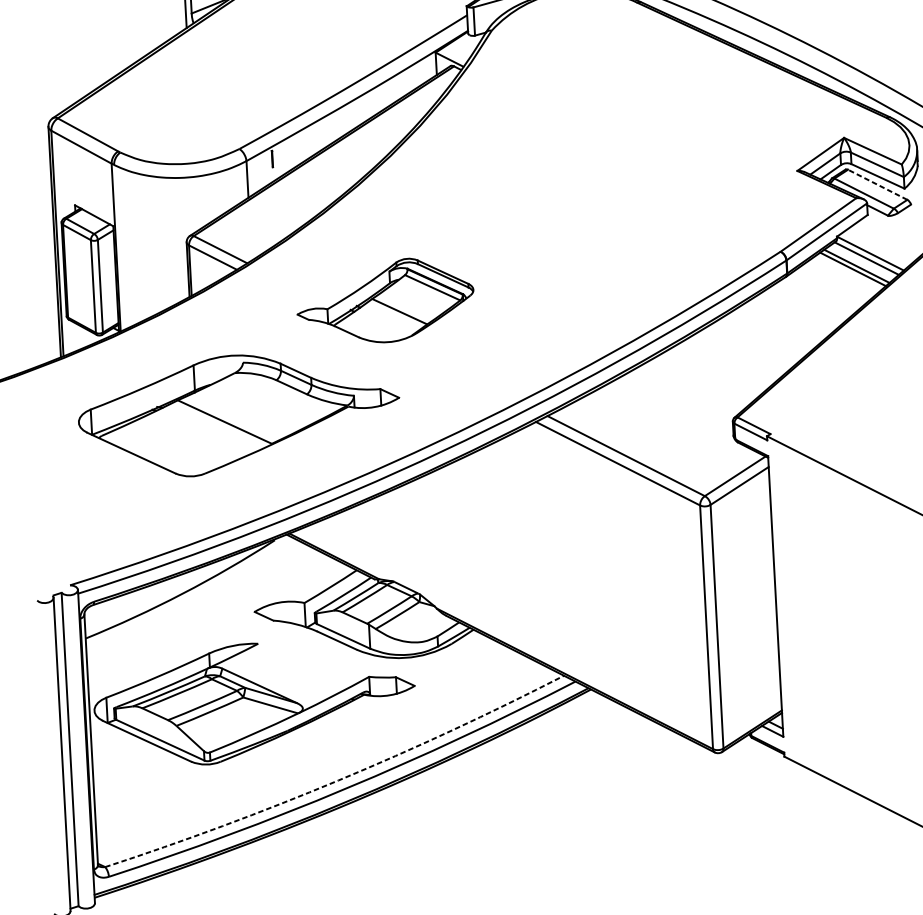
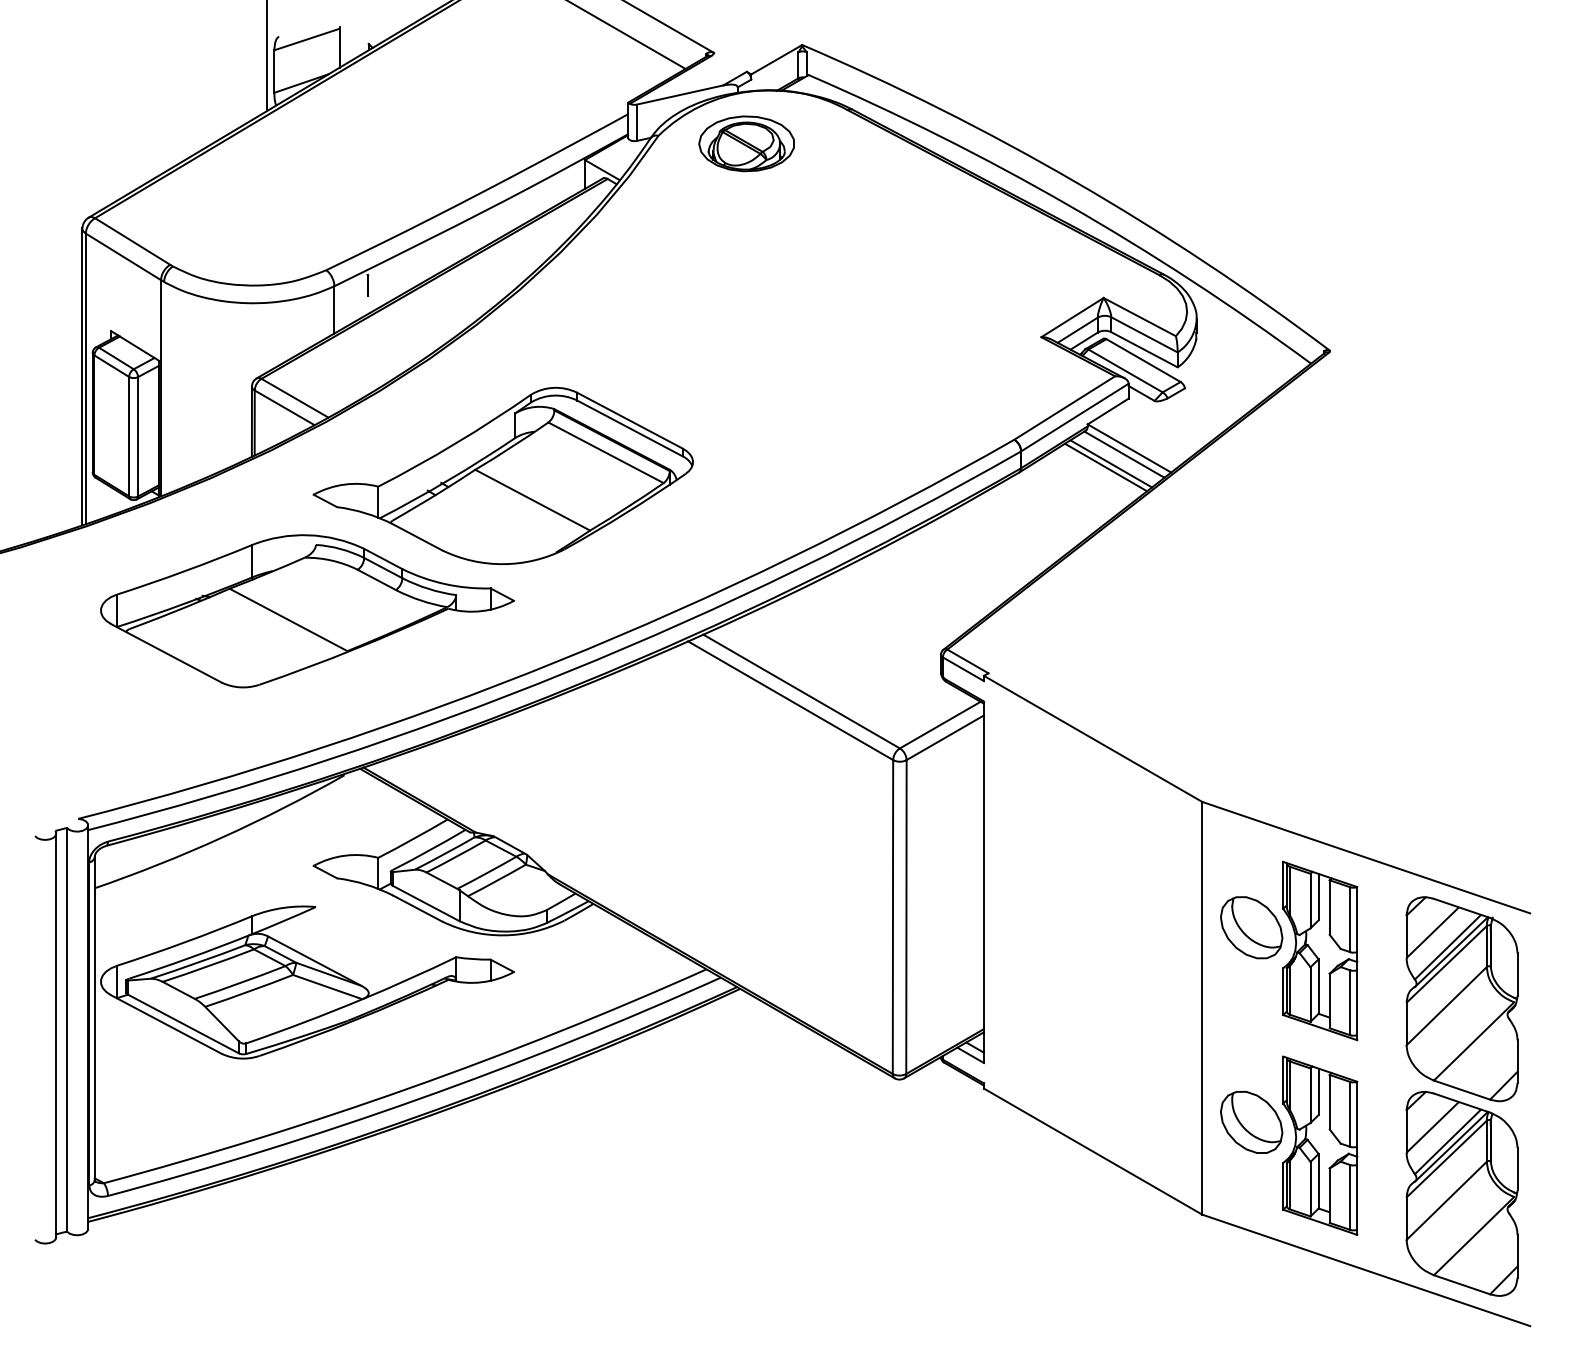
part: (560, 32) -> (746, 143), added
line: (877, 184) -> (1143, 360), dashed -> solid
part: (384, 300) -> (502, 475), size x1.67
arc: (338, 780) -> (409, 1088), dashed -> solid

